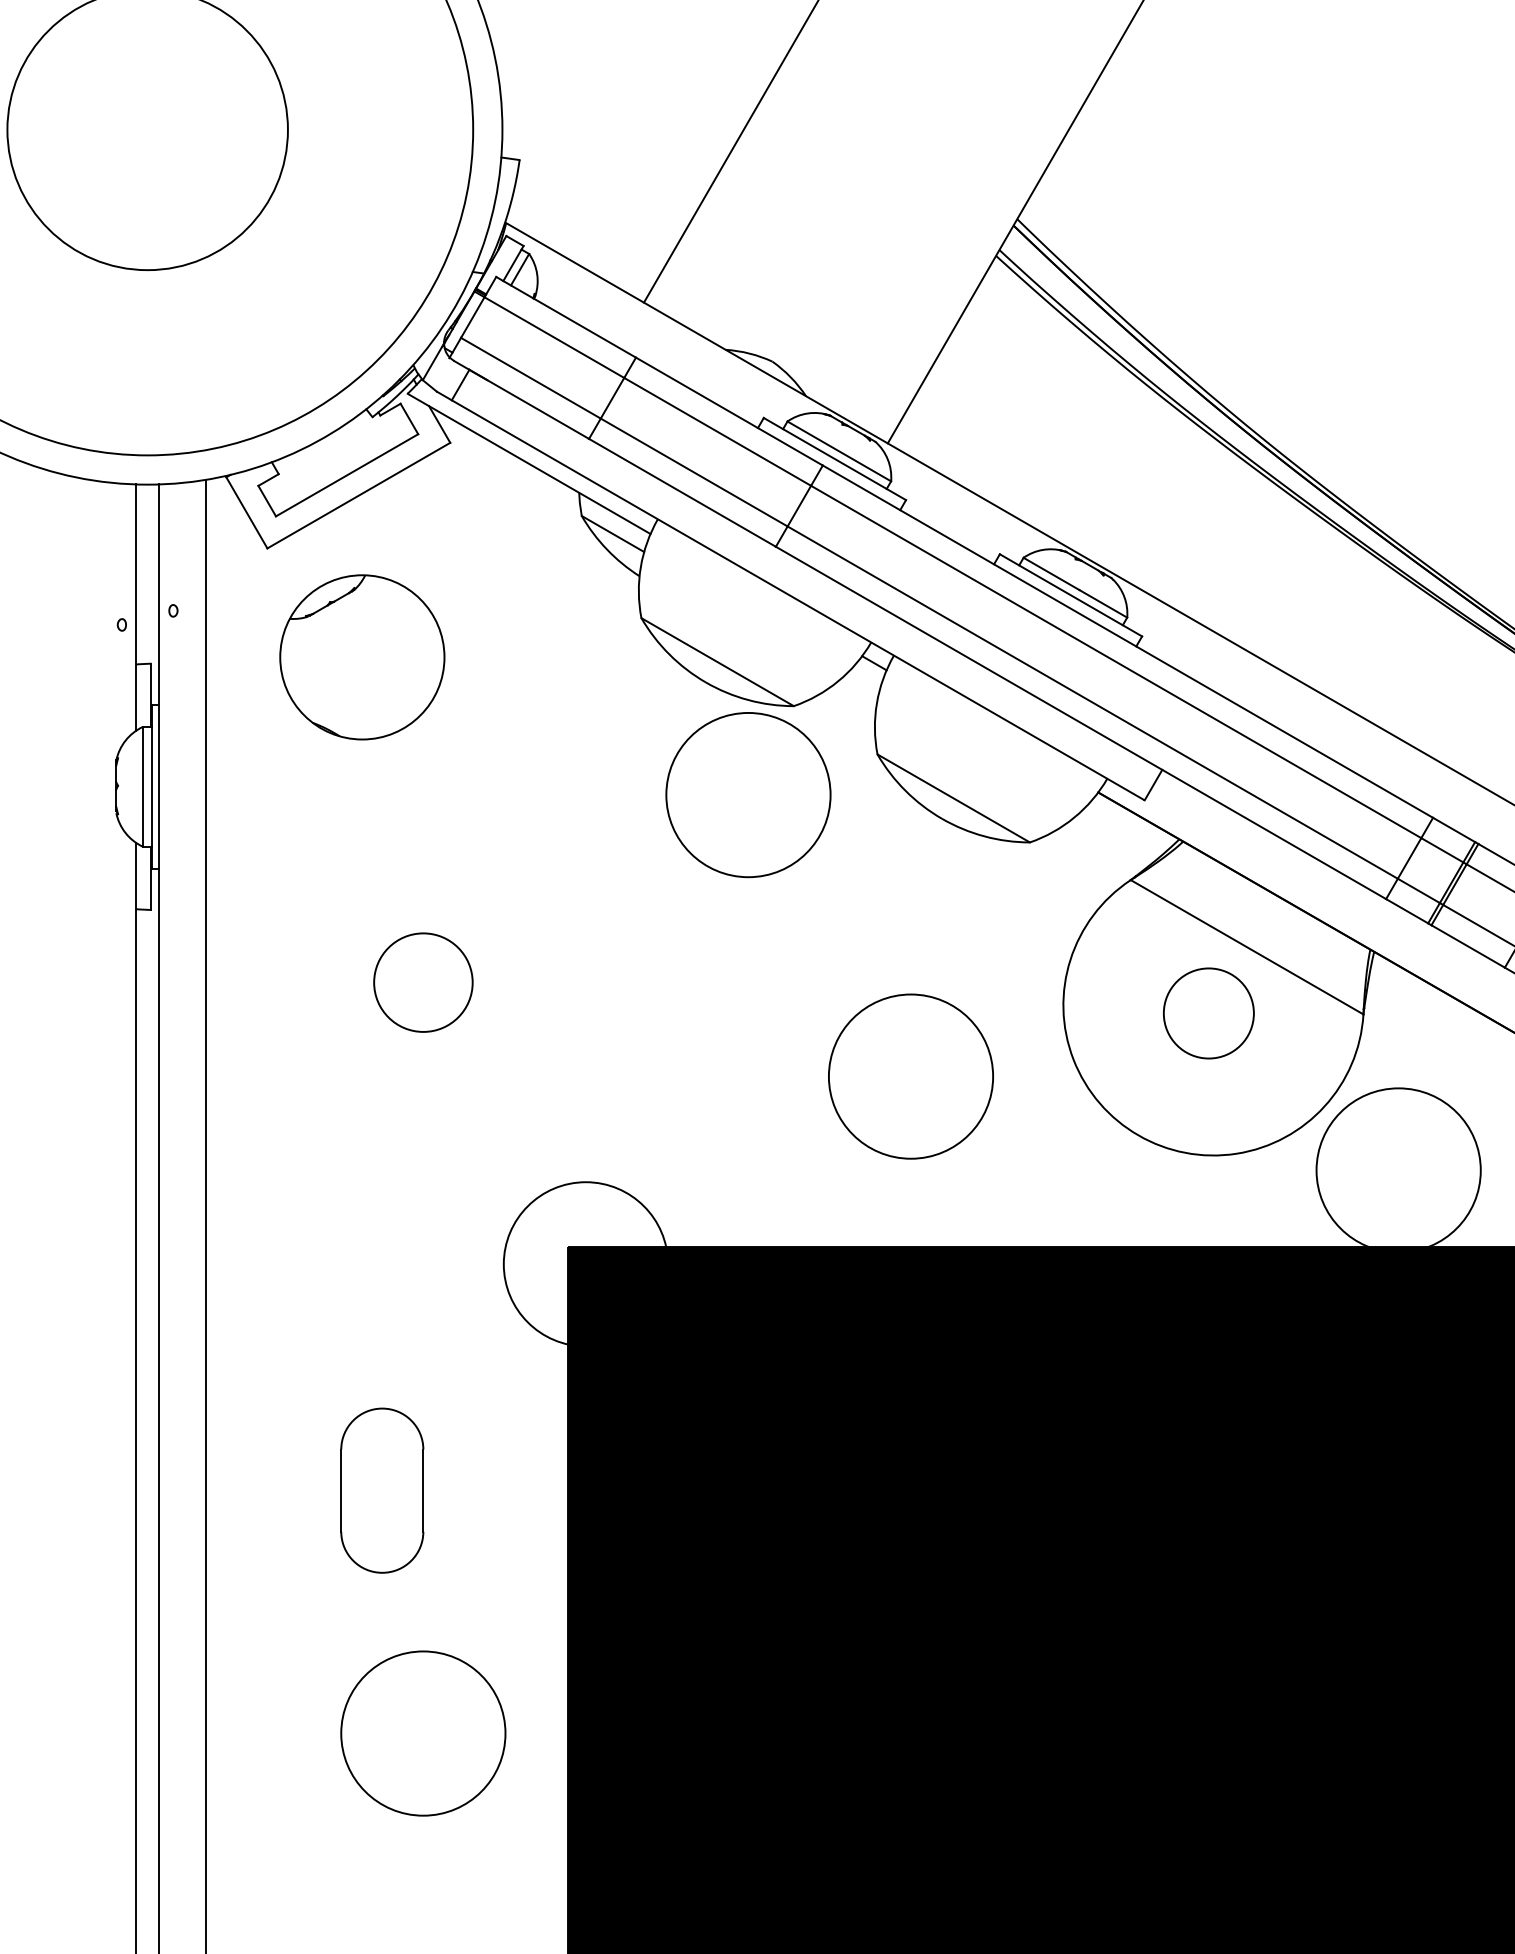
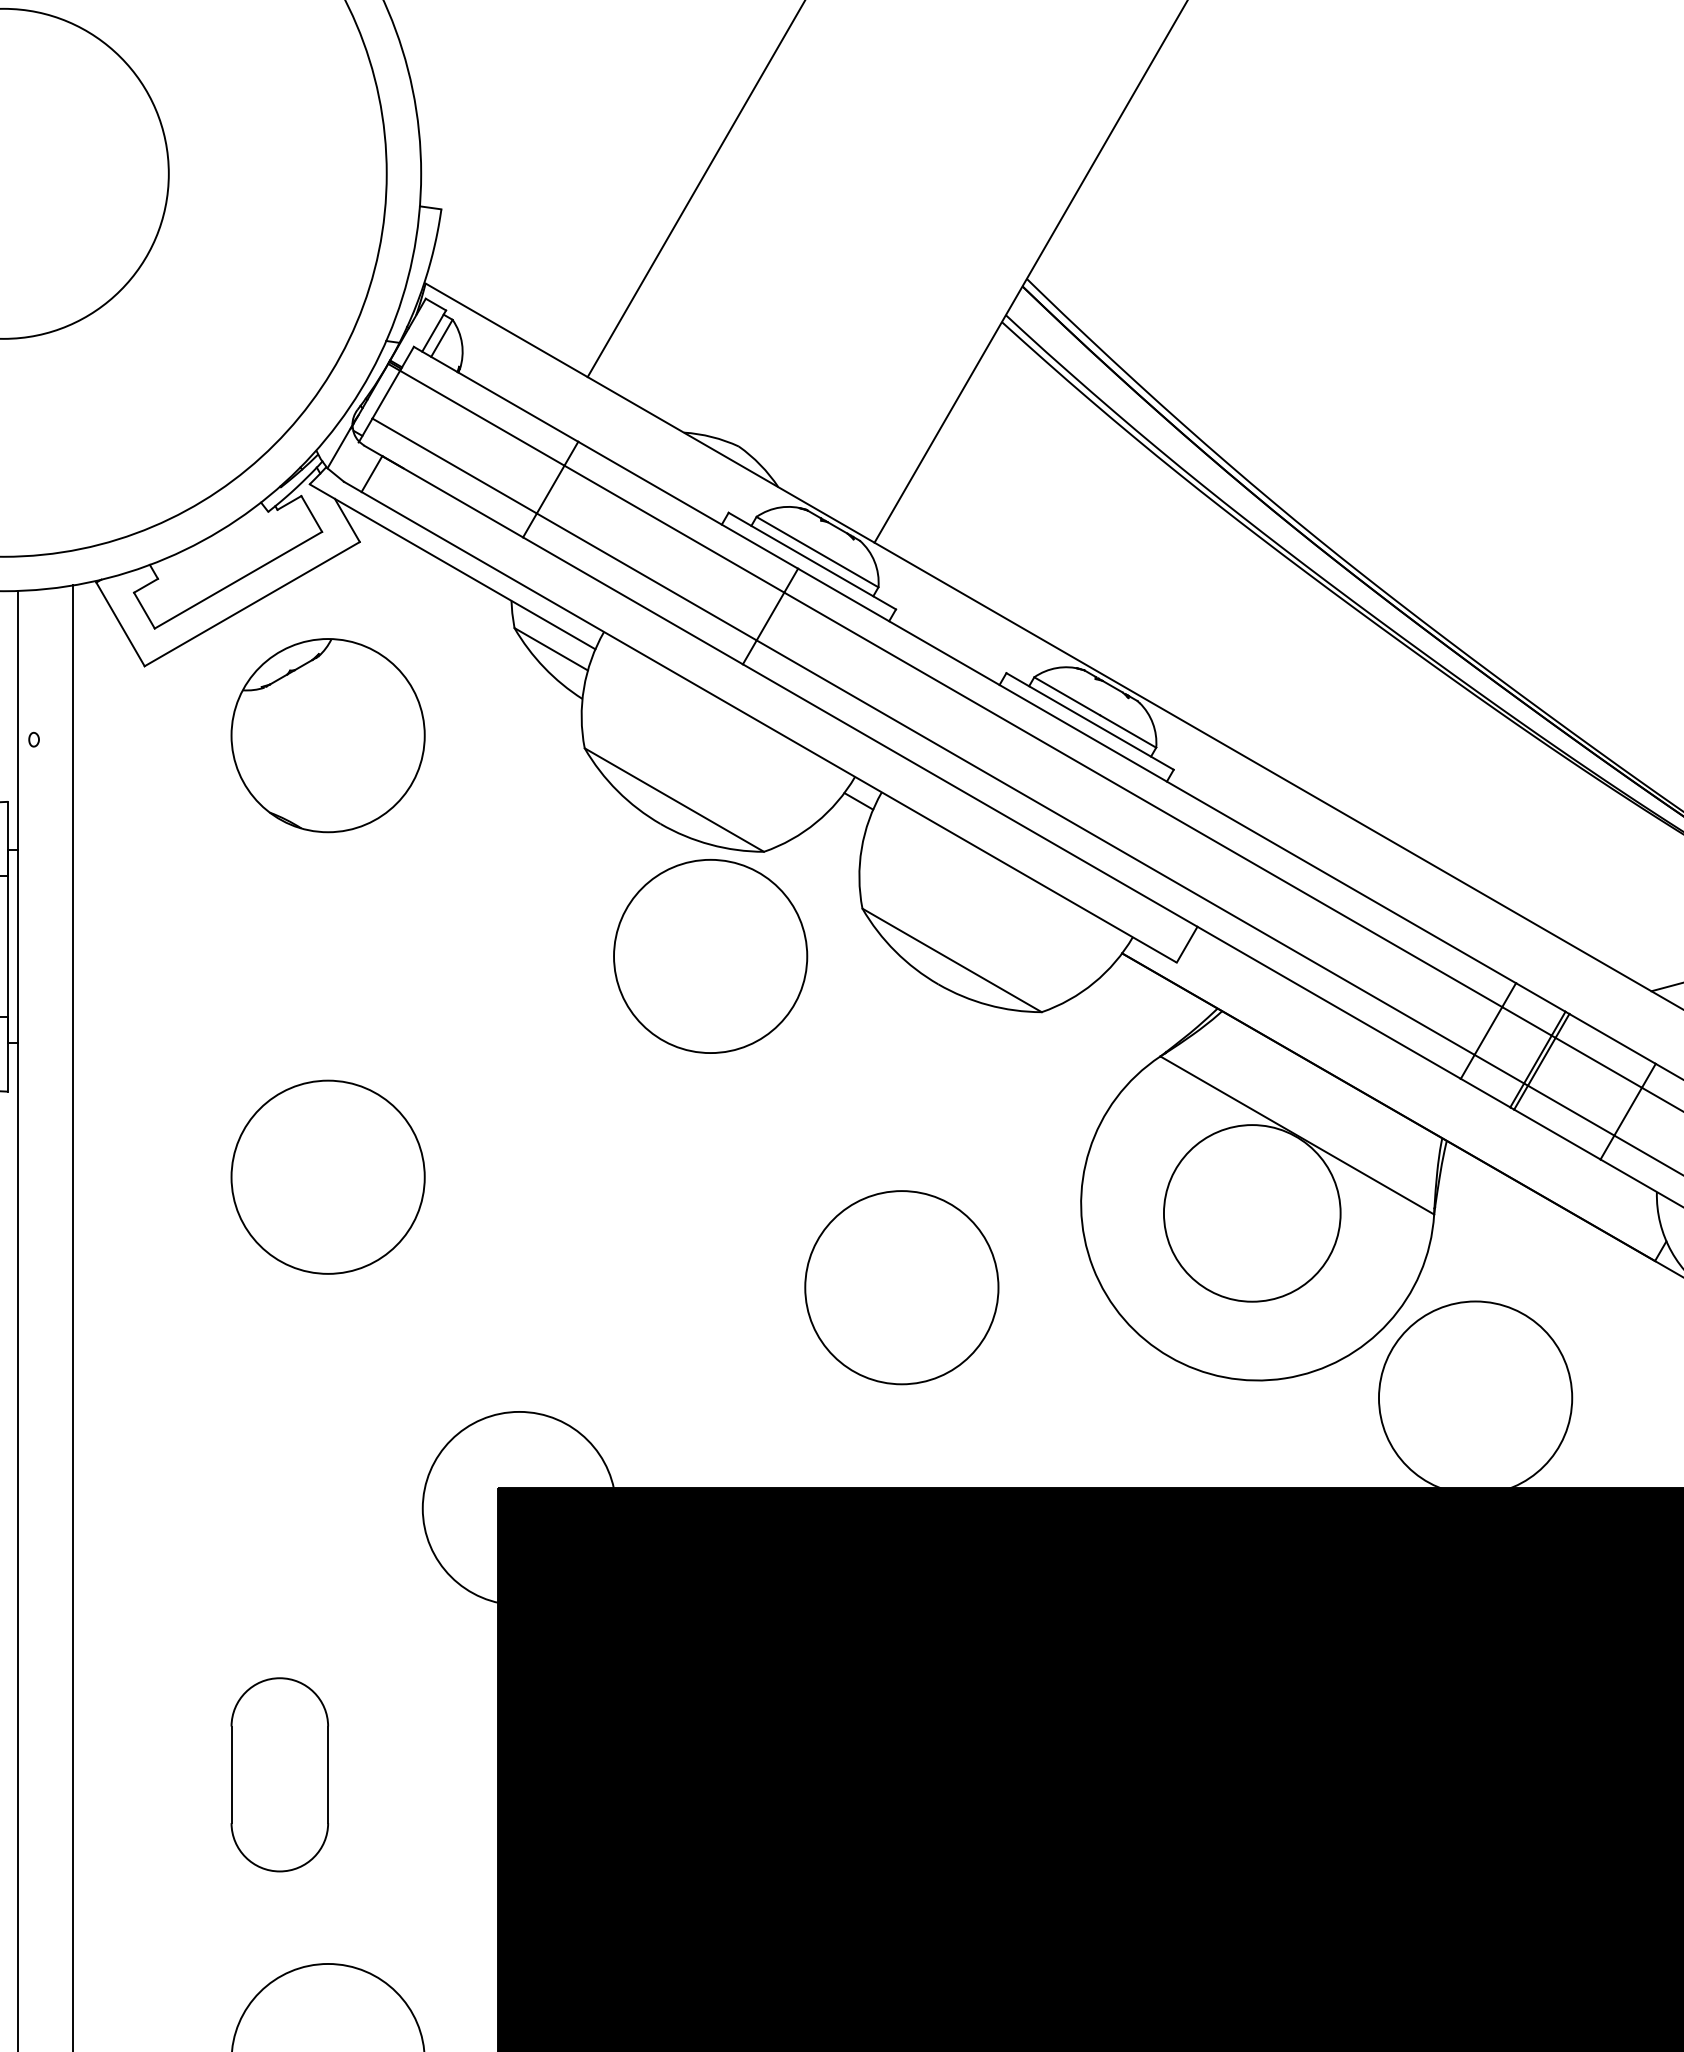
part: (362, 657) -> (328, 735), moved
circle: (423, 982) -> (328, 1176), size x1.67
circle: (1208, 1013) -> (1251, 1213), size x1.67

